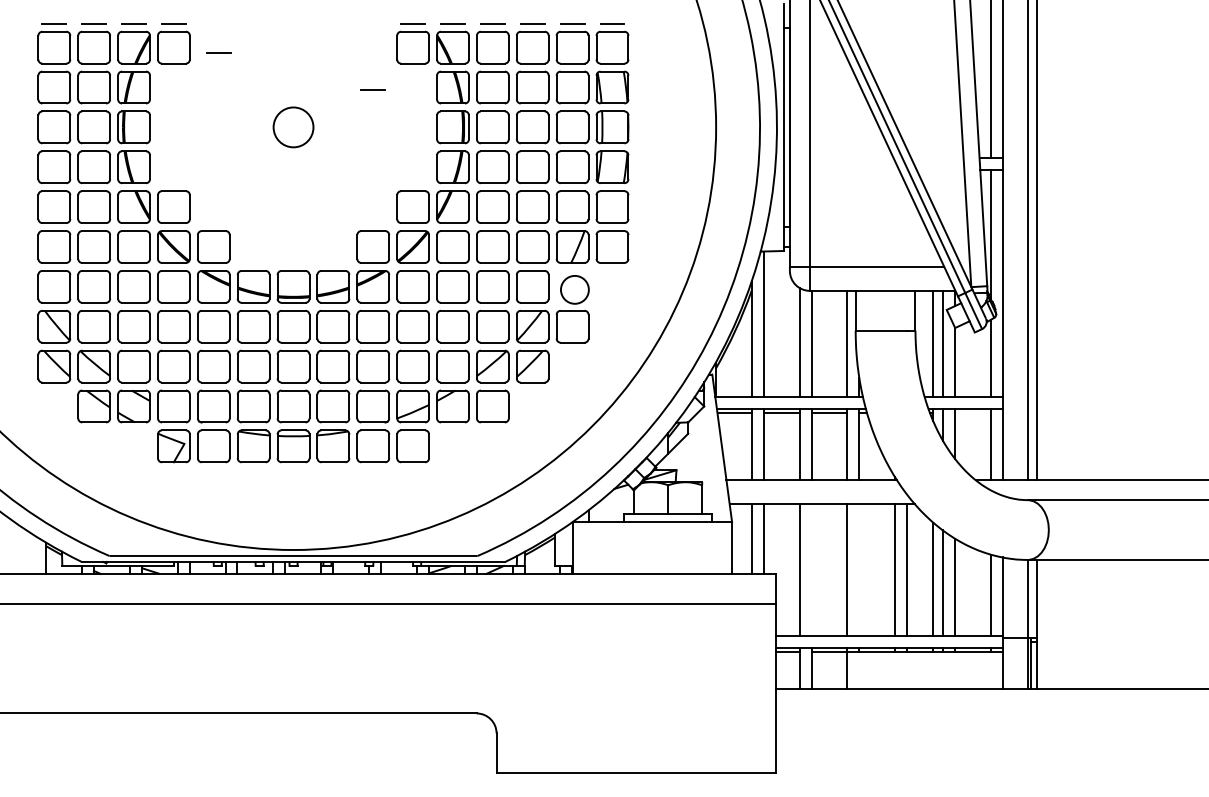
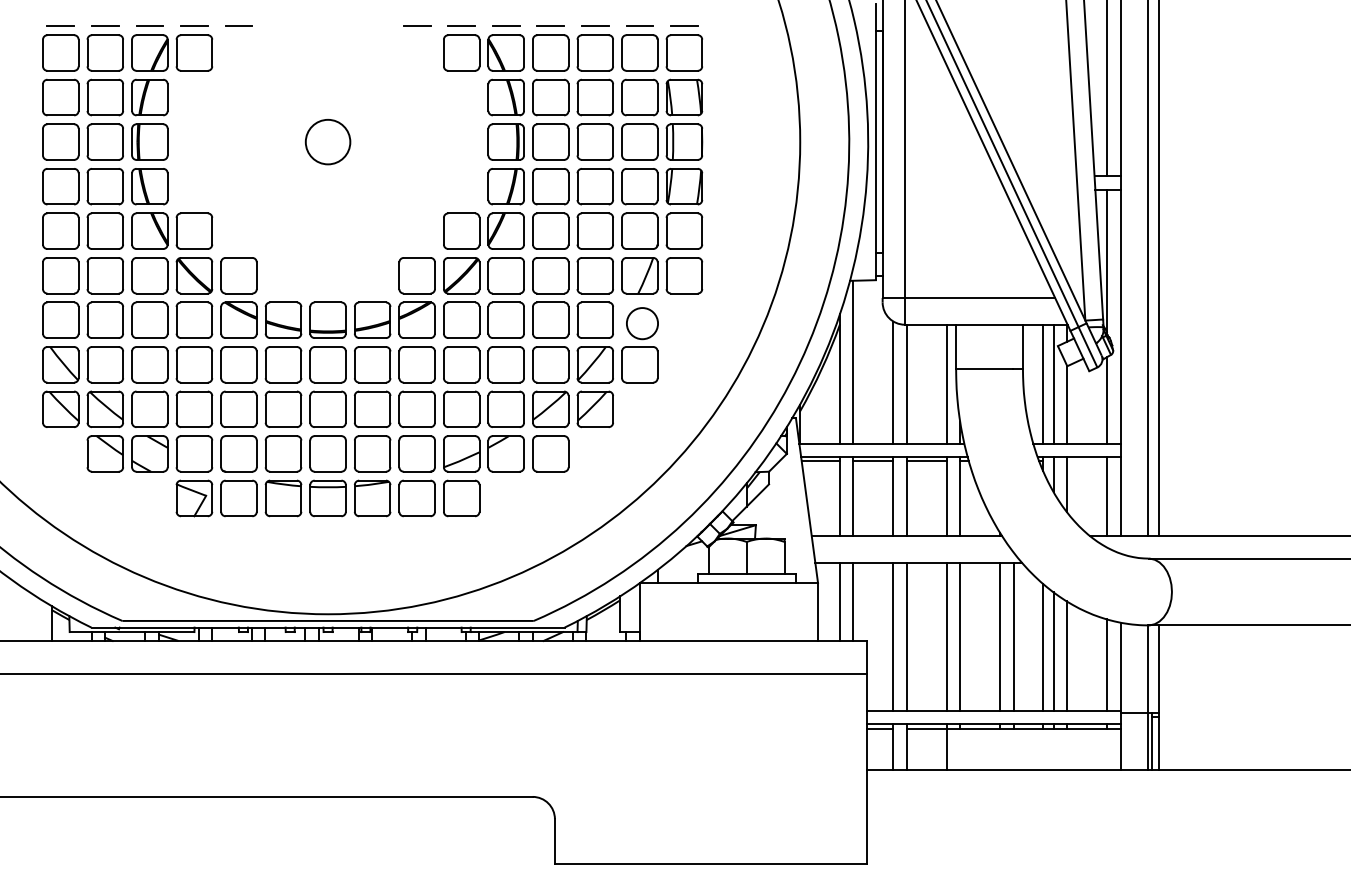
line: (218, 52) -> (238, 26), moved
line: (372, 89) -> (416, 26), moved
line: (811, 570) -> (906, 637), added
line: (859, 570) -> (960, 637), added

